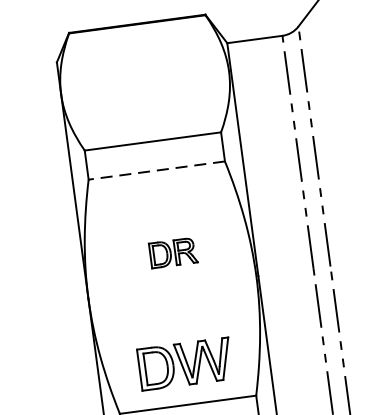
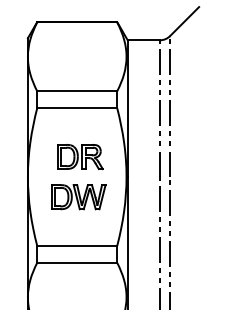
line: (155, 171) -> (76, 108), dashed -> solid
part: (173, 253) -> (80, 157), size x1.67
part: (184, 364) -> (78, 197), moved

